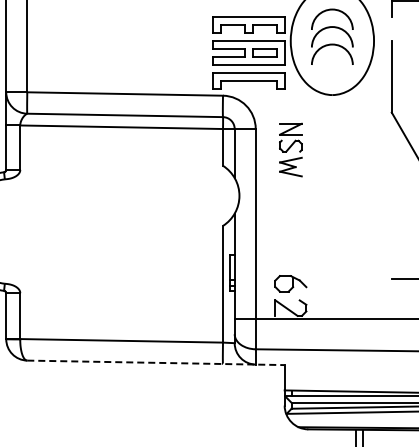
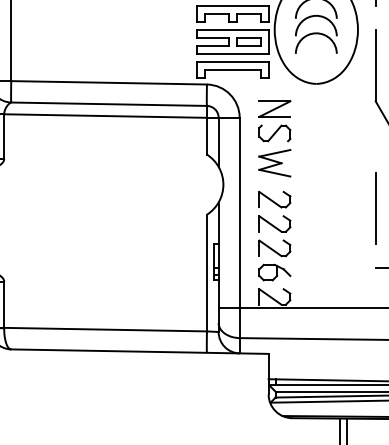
part: (290, 149) -> (274, 138), size x1.43
line: (391, 219) -> (375, 208), added
part: (290, 235) -> (274, 224), added
line: (155, 362) -> (139, 351), dashed -> solid

